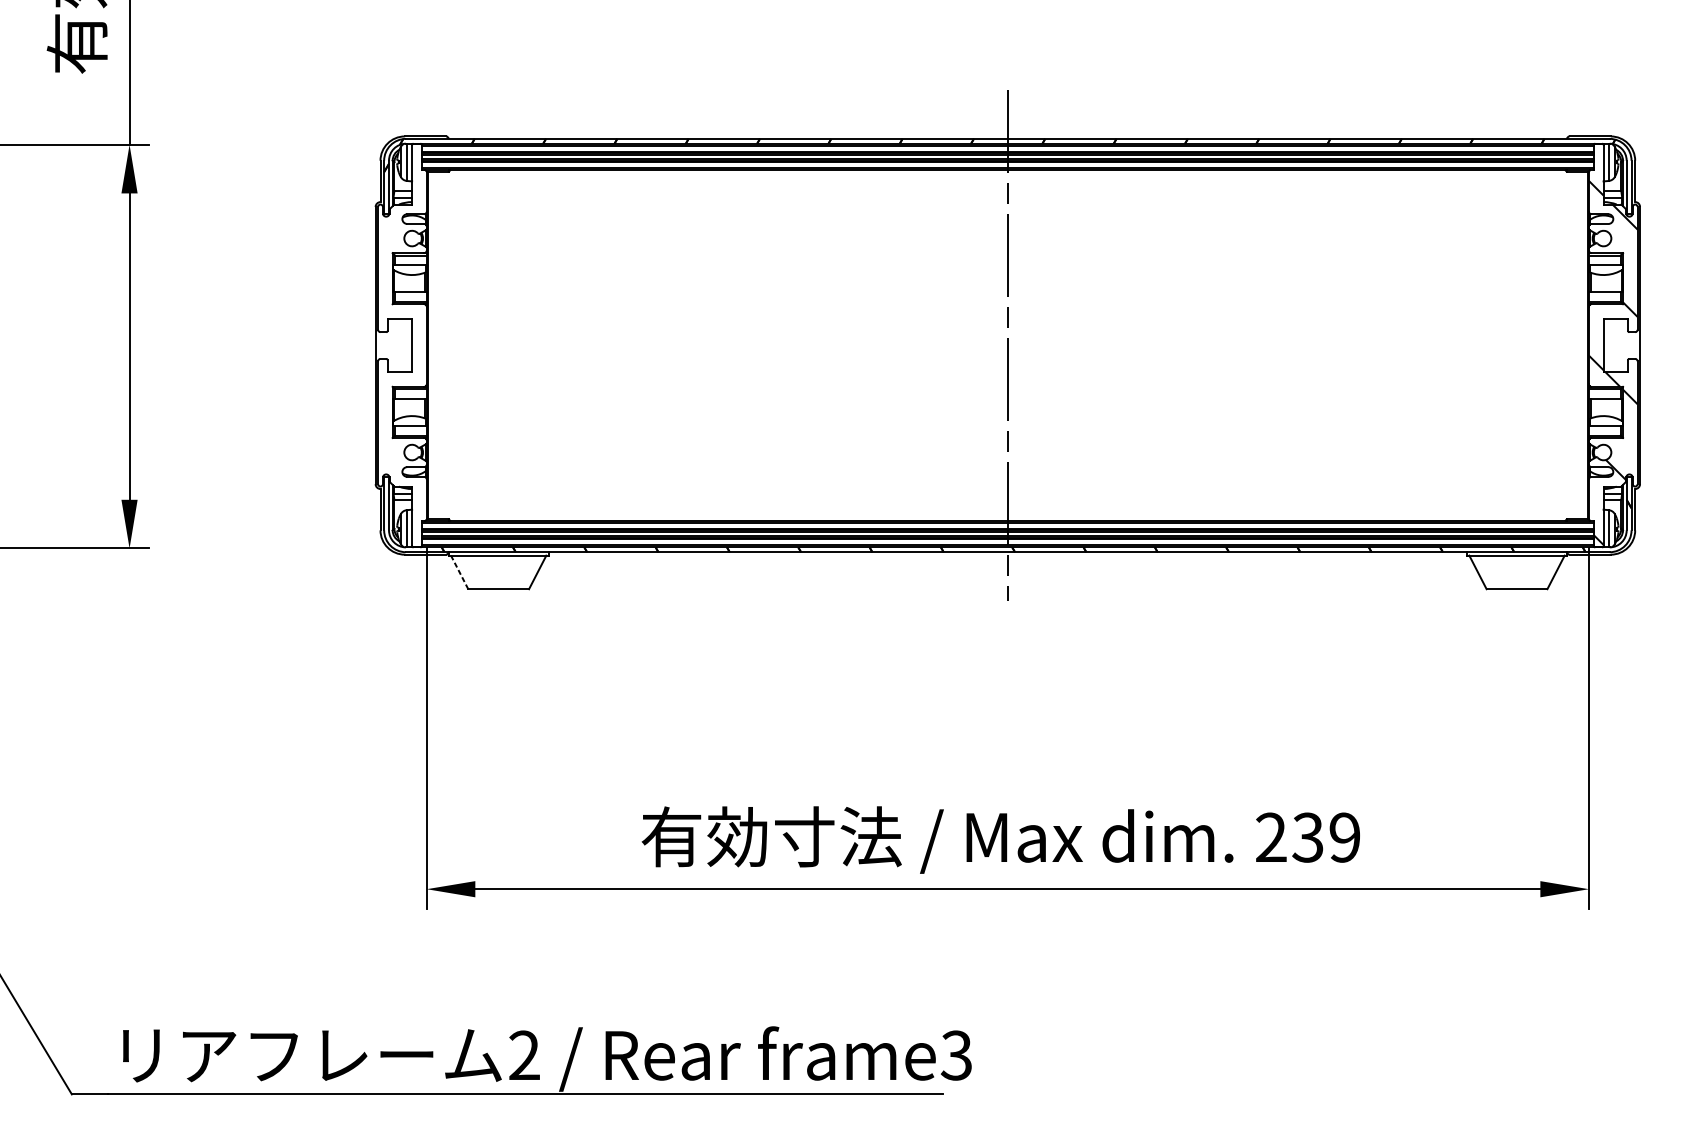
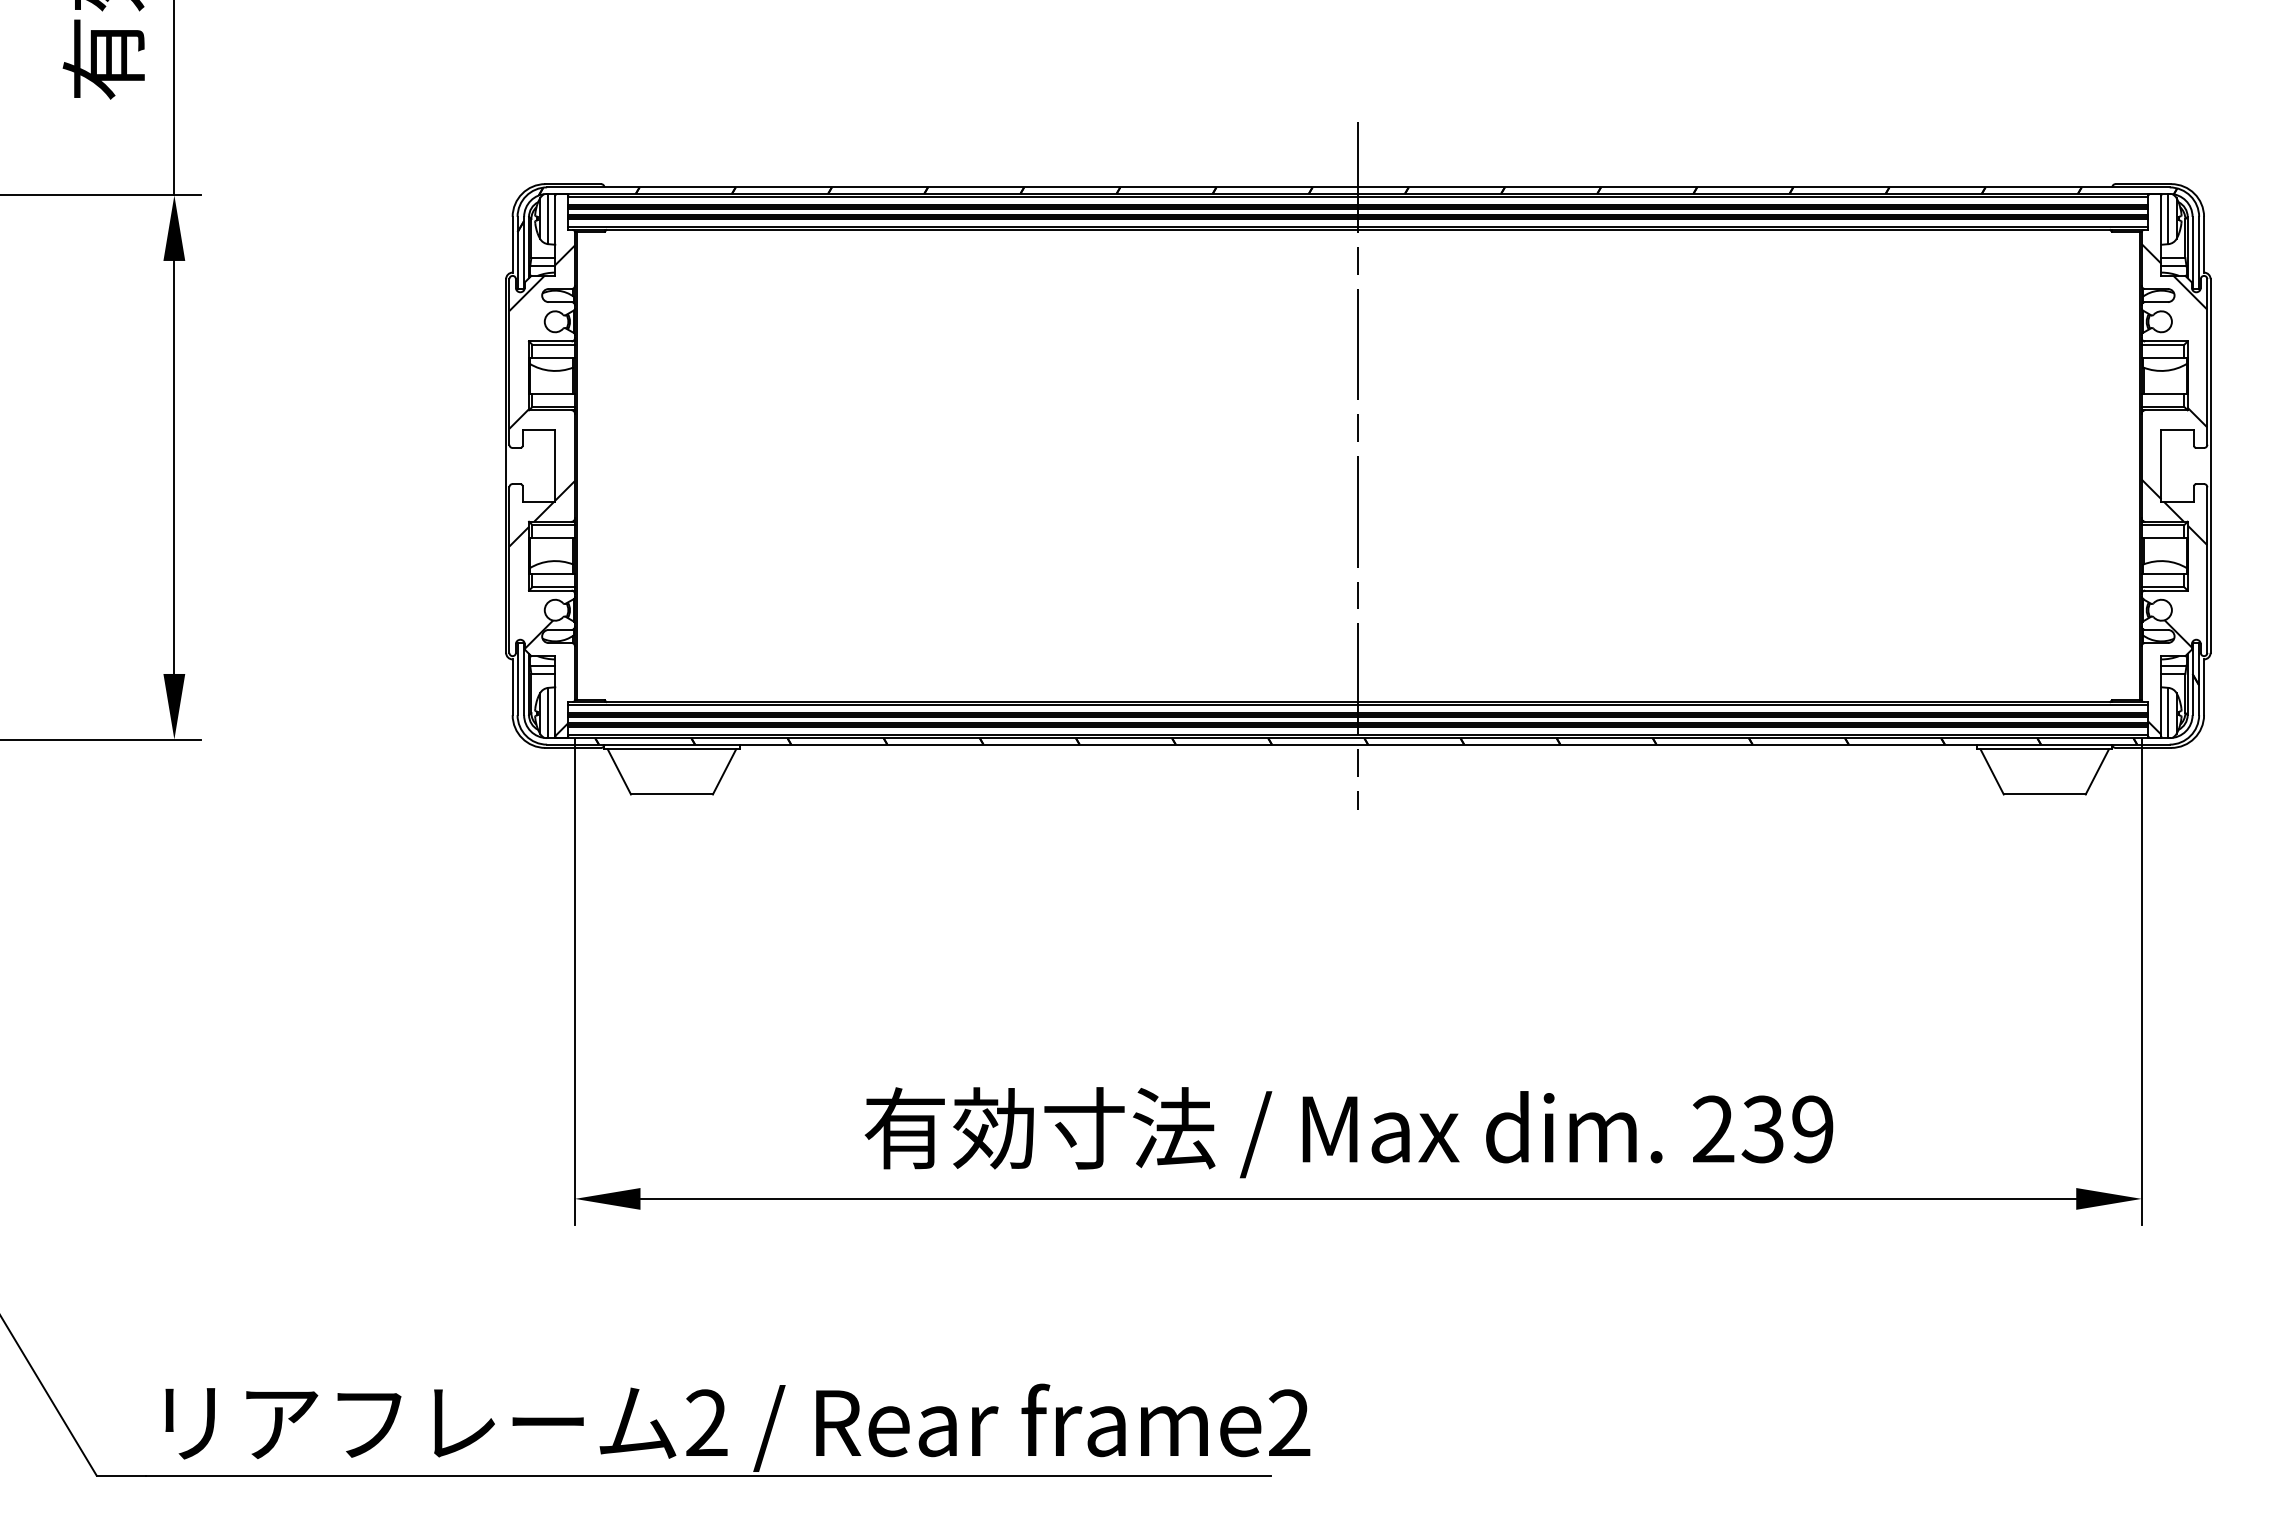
hatch: (401, 363) -> (541, 490), added
line: (459, 572) -> (619, 771), dashed -> solid
text: (956, 1055) -> (1289, 1423), frame3 -> frame2

